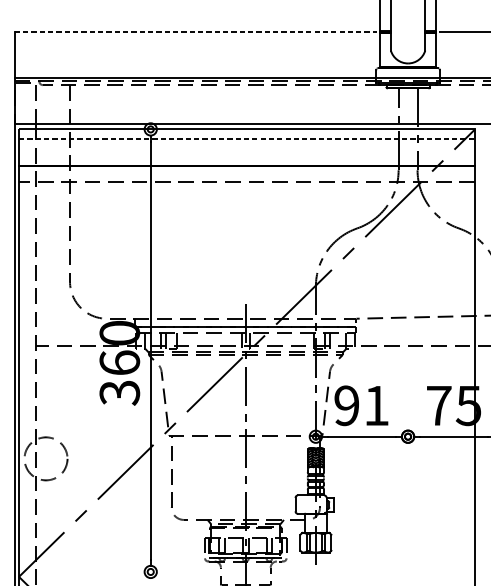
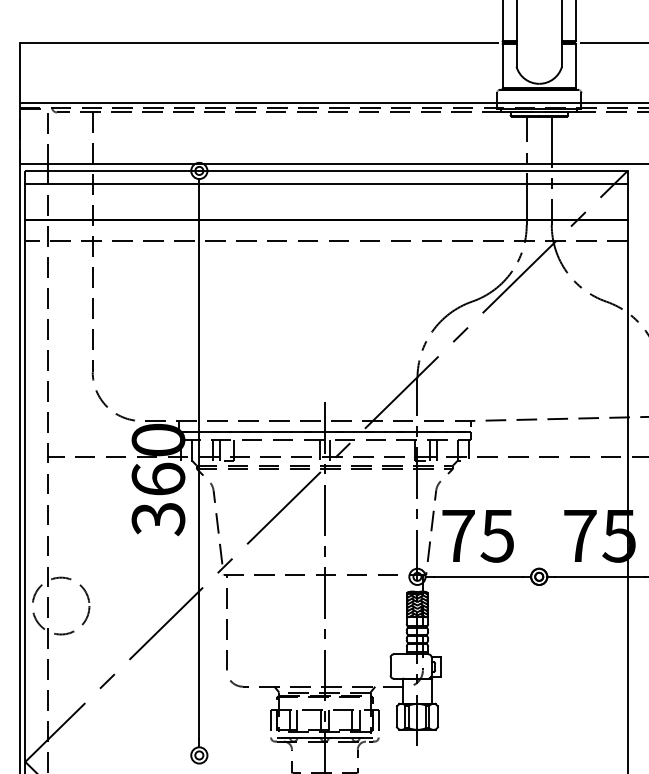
line: (196, 32) -> (259, 42), dashed -> solid
line: (247, 138) -> (327, 183), dashed -> solid
text: (361, 405) -> (477, 535), 91 -> 75

